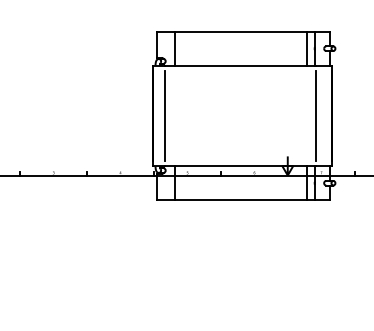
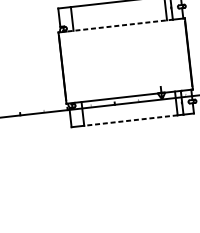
line: (240, 65) -> (120, 25), solid -> dashed
line: (164, 115) -> (70, 66), removed
line: (316, 115) -> (177, 54), removed
line: (240, 200) -> (130, 120), solid -> dashed

